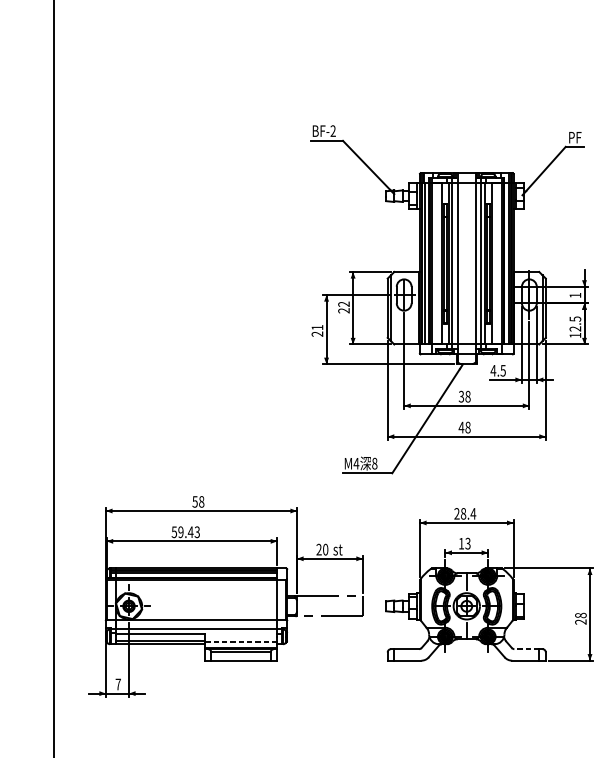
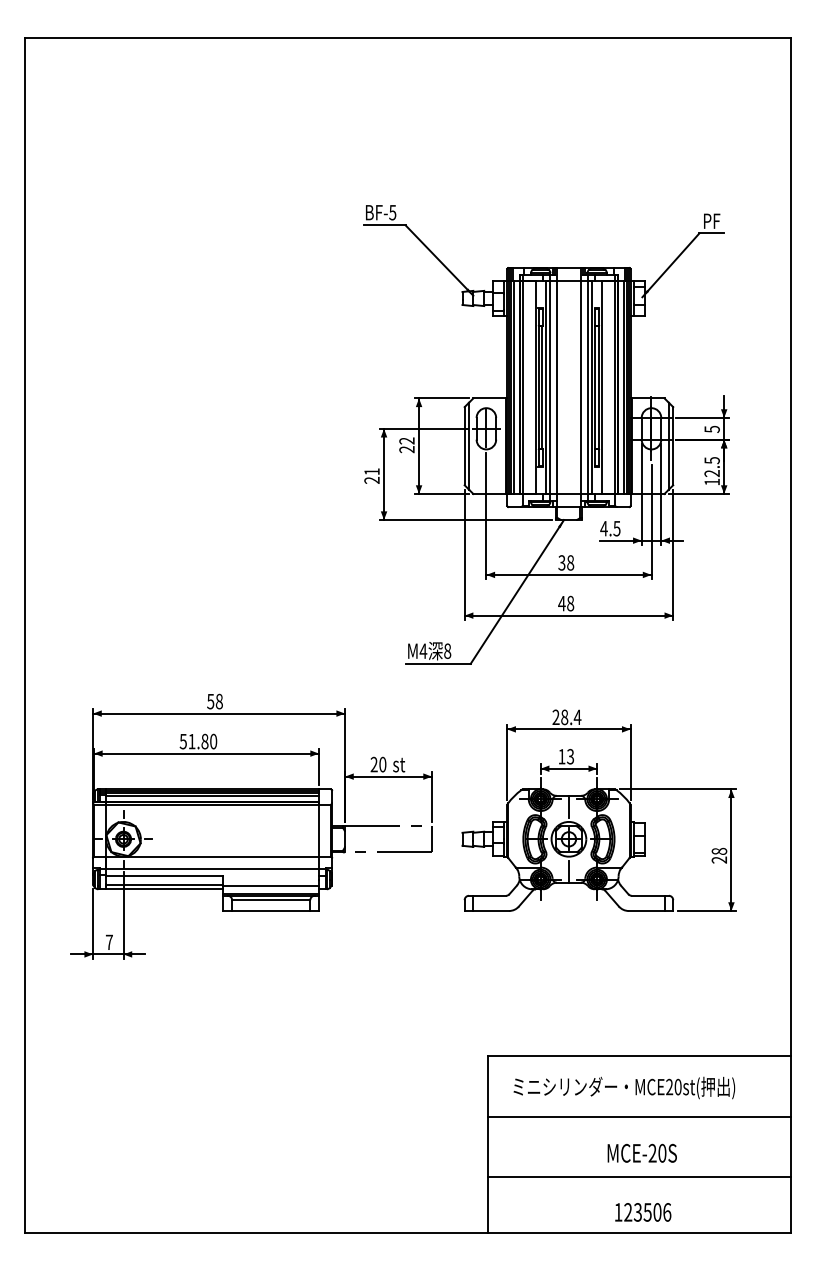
text: (332, 131) -> (392, 212), BF-2 -> BF-5
text: (574, 294) -> (711, 428), 1 -> 5
text: (188, 532) -> (202, 741), 59.43 -> 51.80
line: (241, 641) -> (271, 885), dashed -> solid
line: (526, 648) -> (647, 895), dashed -> solid

